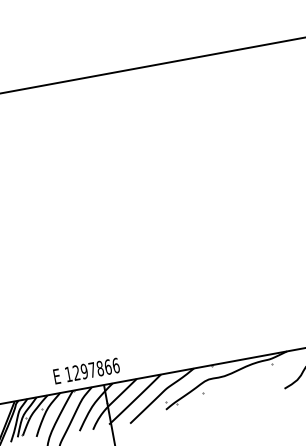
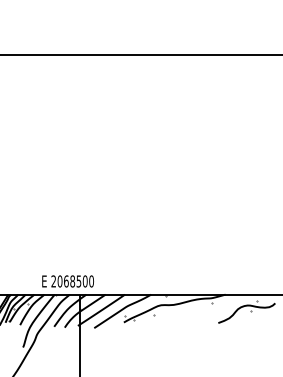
text: (92, 370) -> (72, 281), 1297866 -> 2068500

